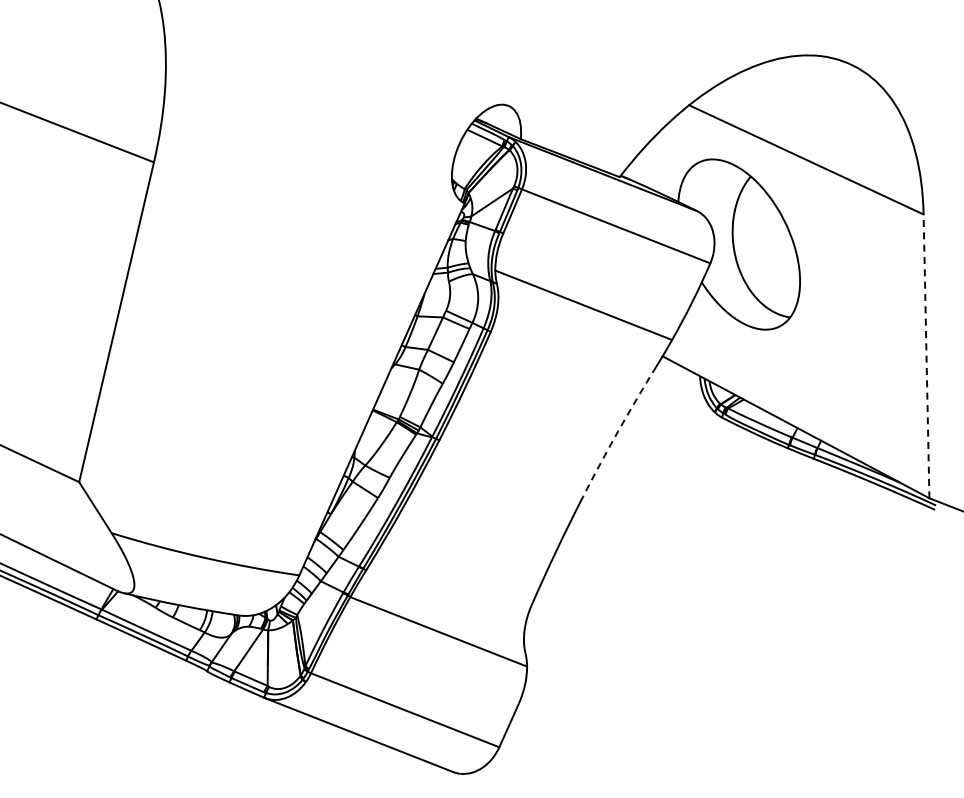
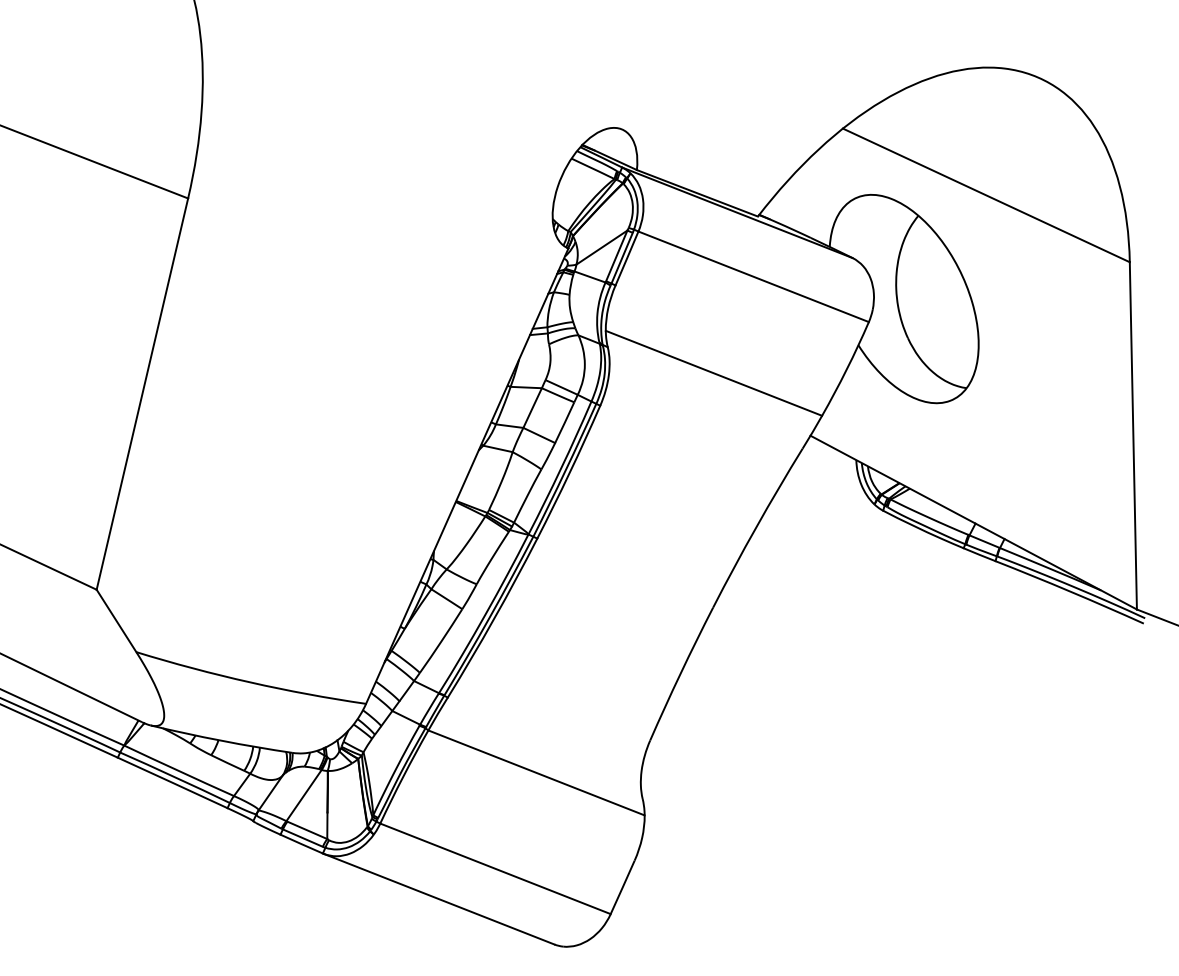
line: (926, 356) -> (1133, 436), dashed -> solid
arc: (618, 431) -> (756, 527), dashed -> solid

